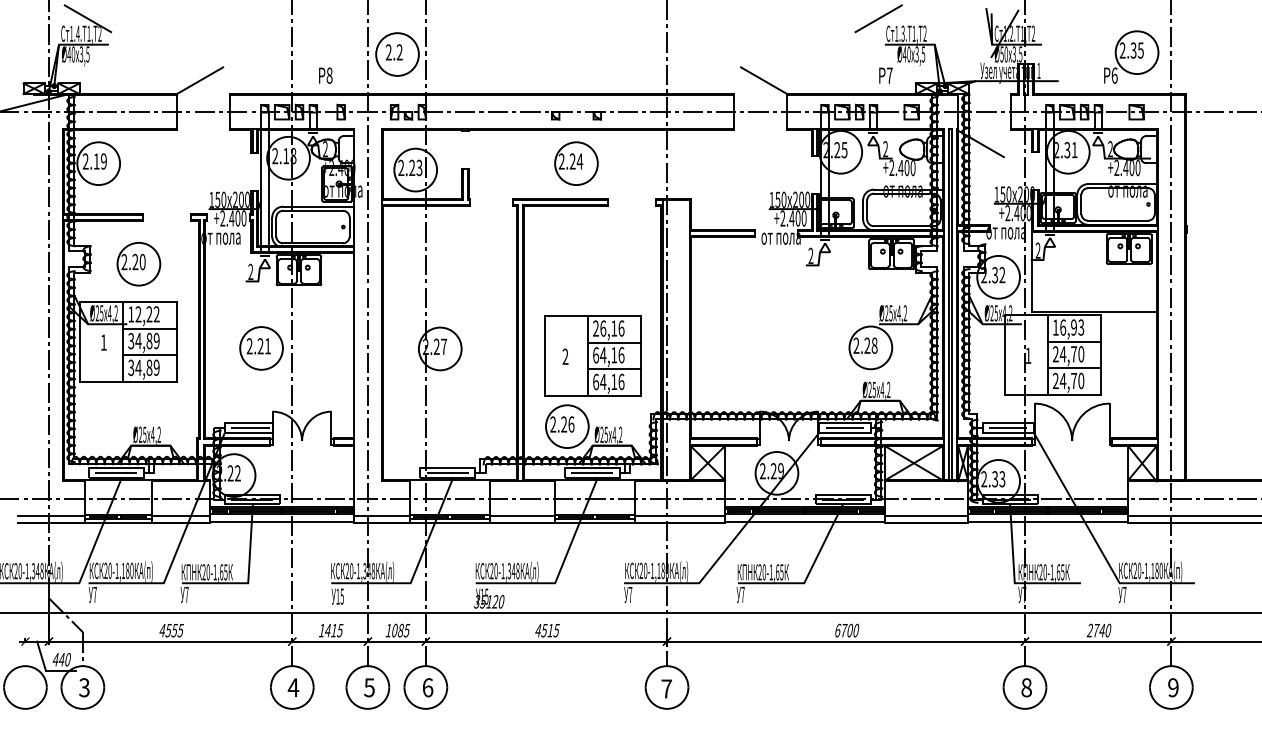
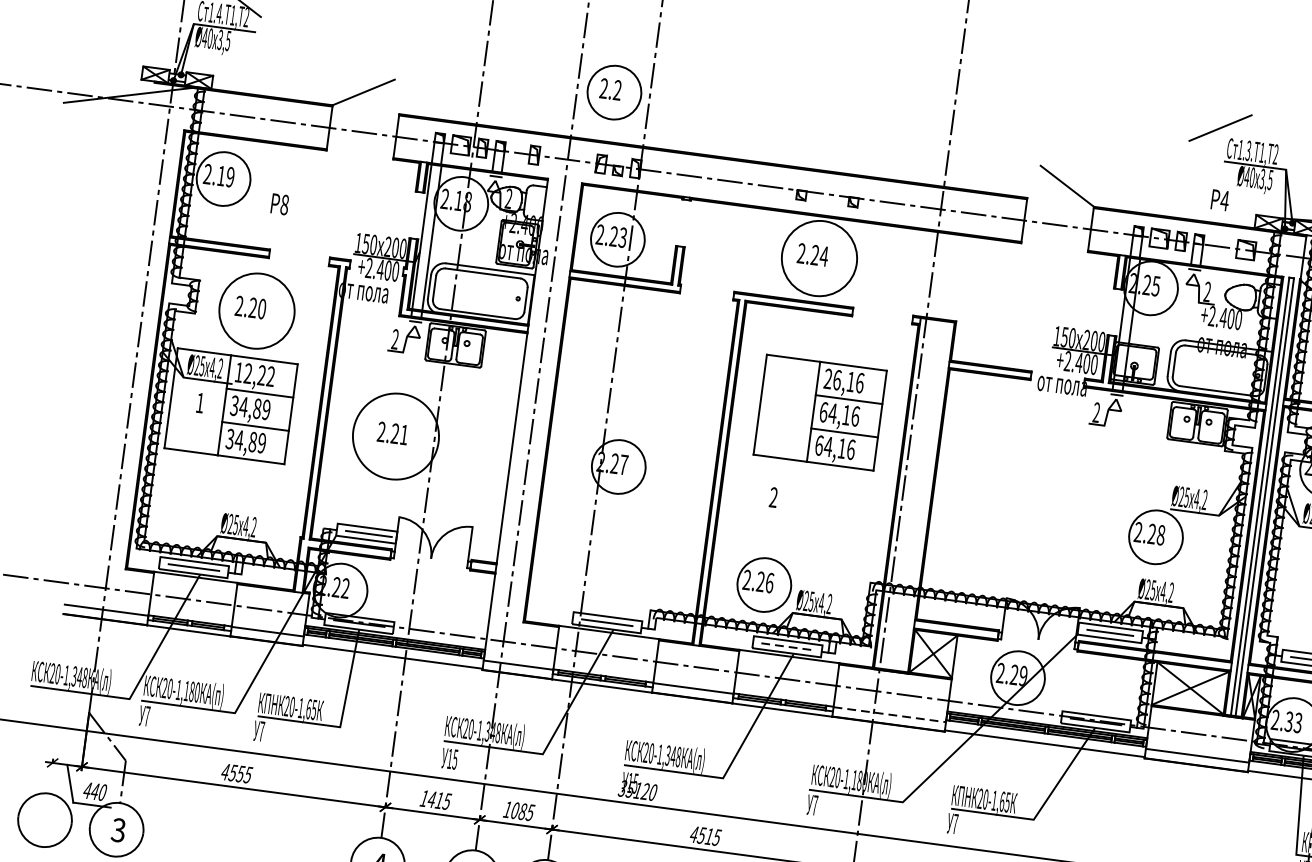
text: (325, 75) -> (279, 204), moved
text: (889, 75) -> (1224, 200), 7 -> 4
circle: (576, 163) -> (819, 258), size x1.4
circle: (138, 263) -> (256, 310), size x1.4
circle: (261, 348) -> (395, 436), size x1.6
part: (592, 355) -> (819, 411), moved
line: (592, 472) -> (788, 646), solid -> dashed
line: (680, 515) -> (890, 714), solid -> dashed

